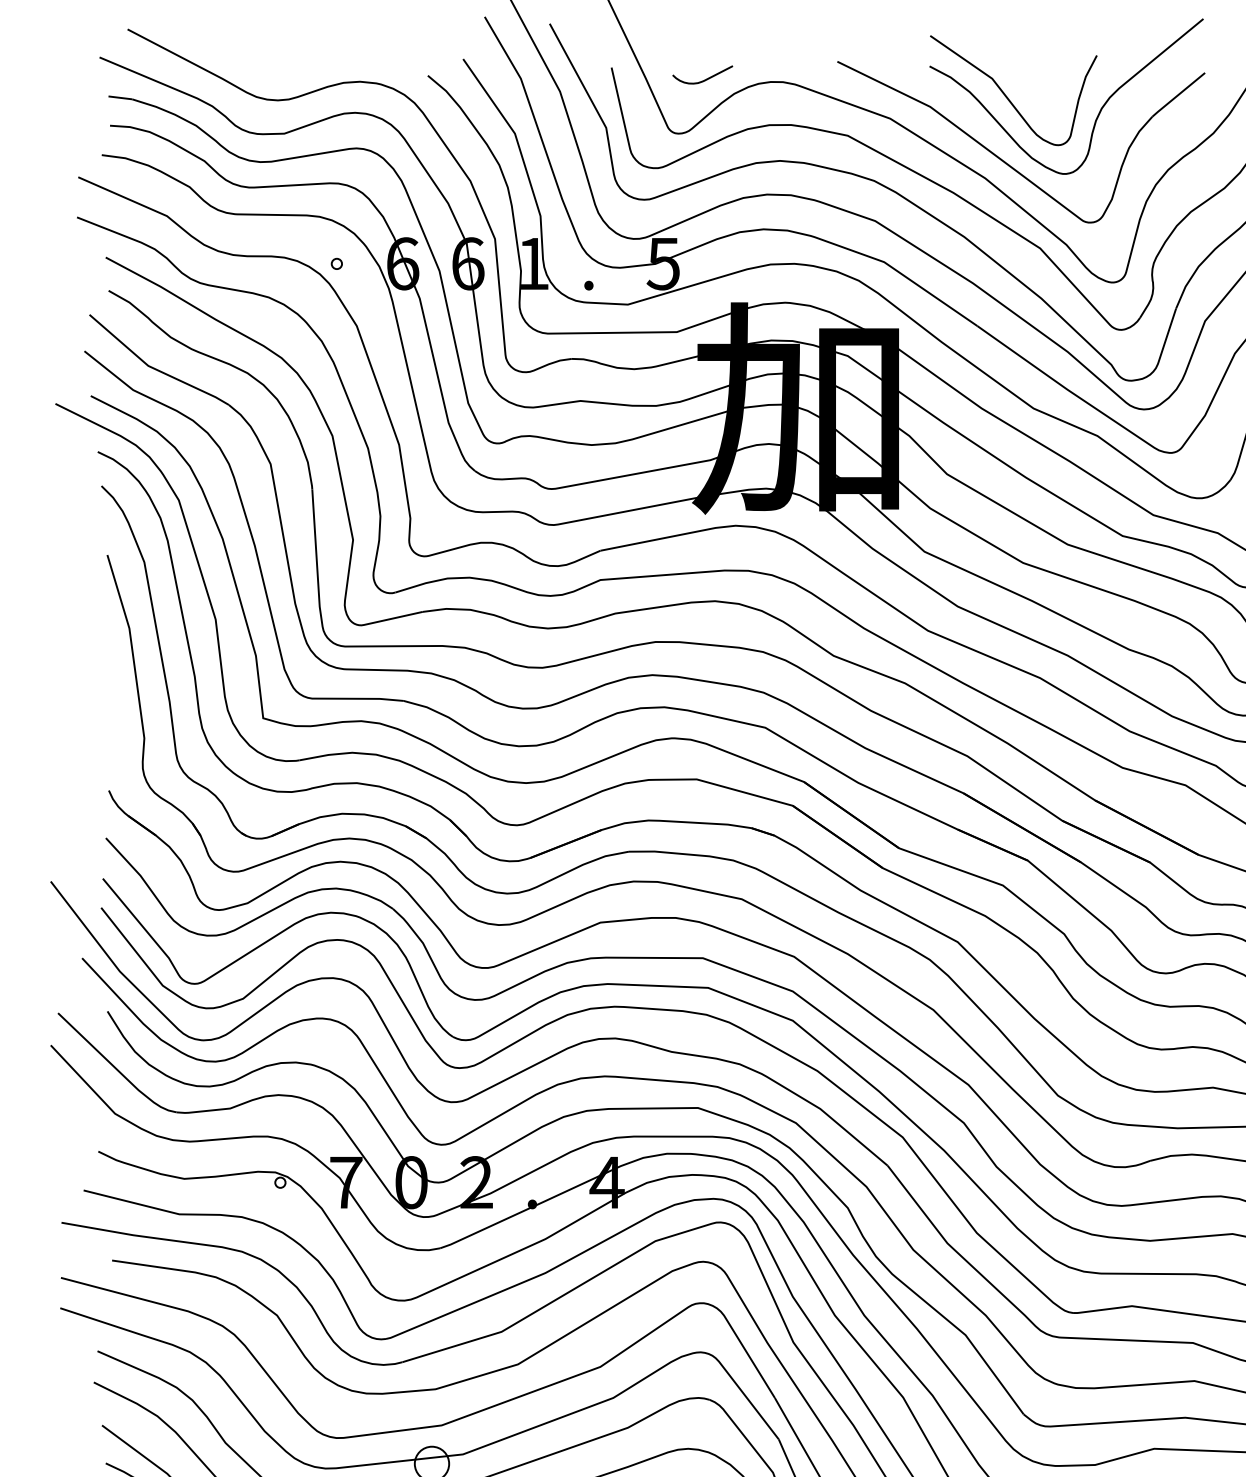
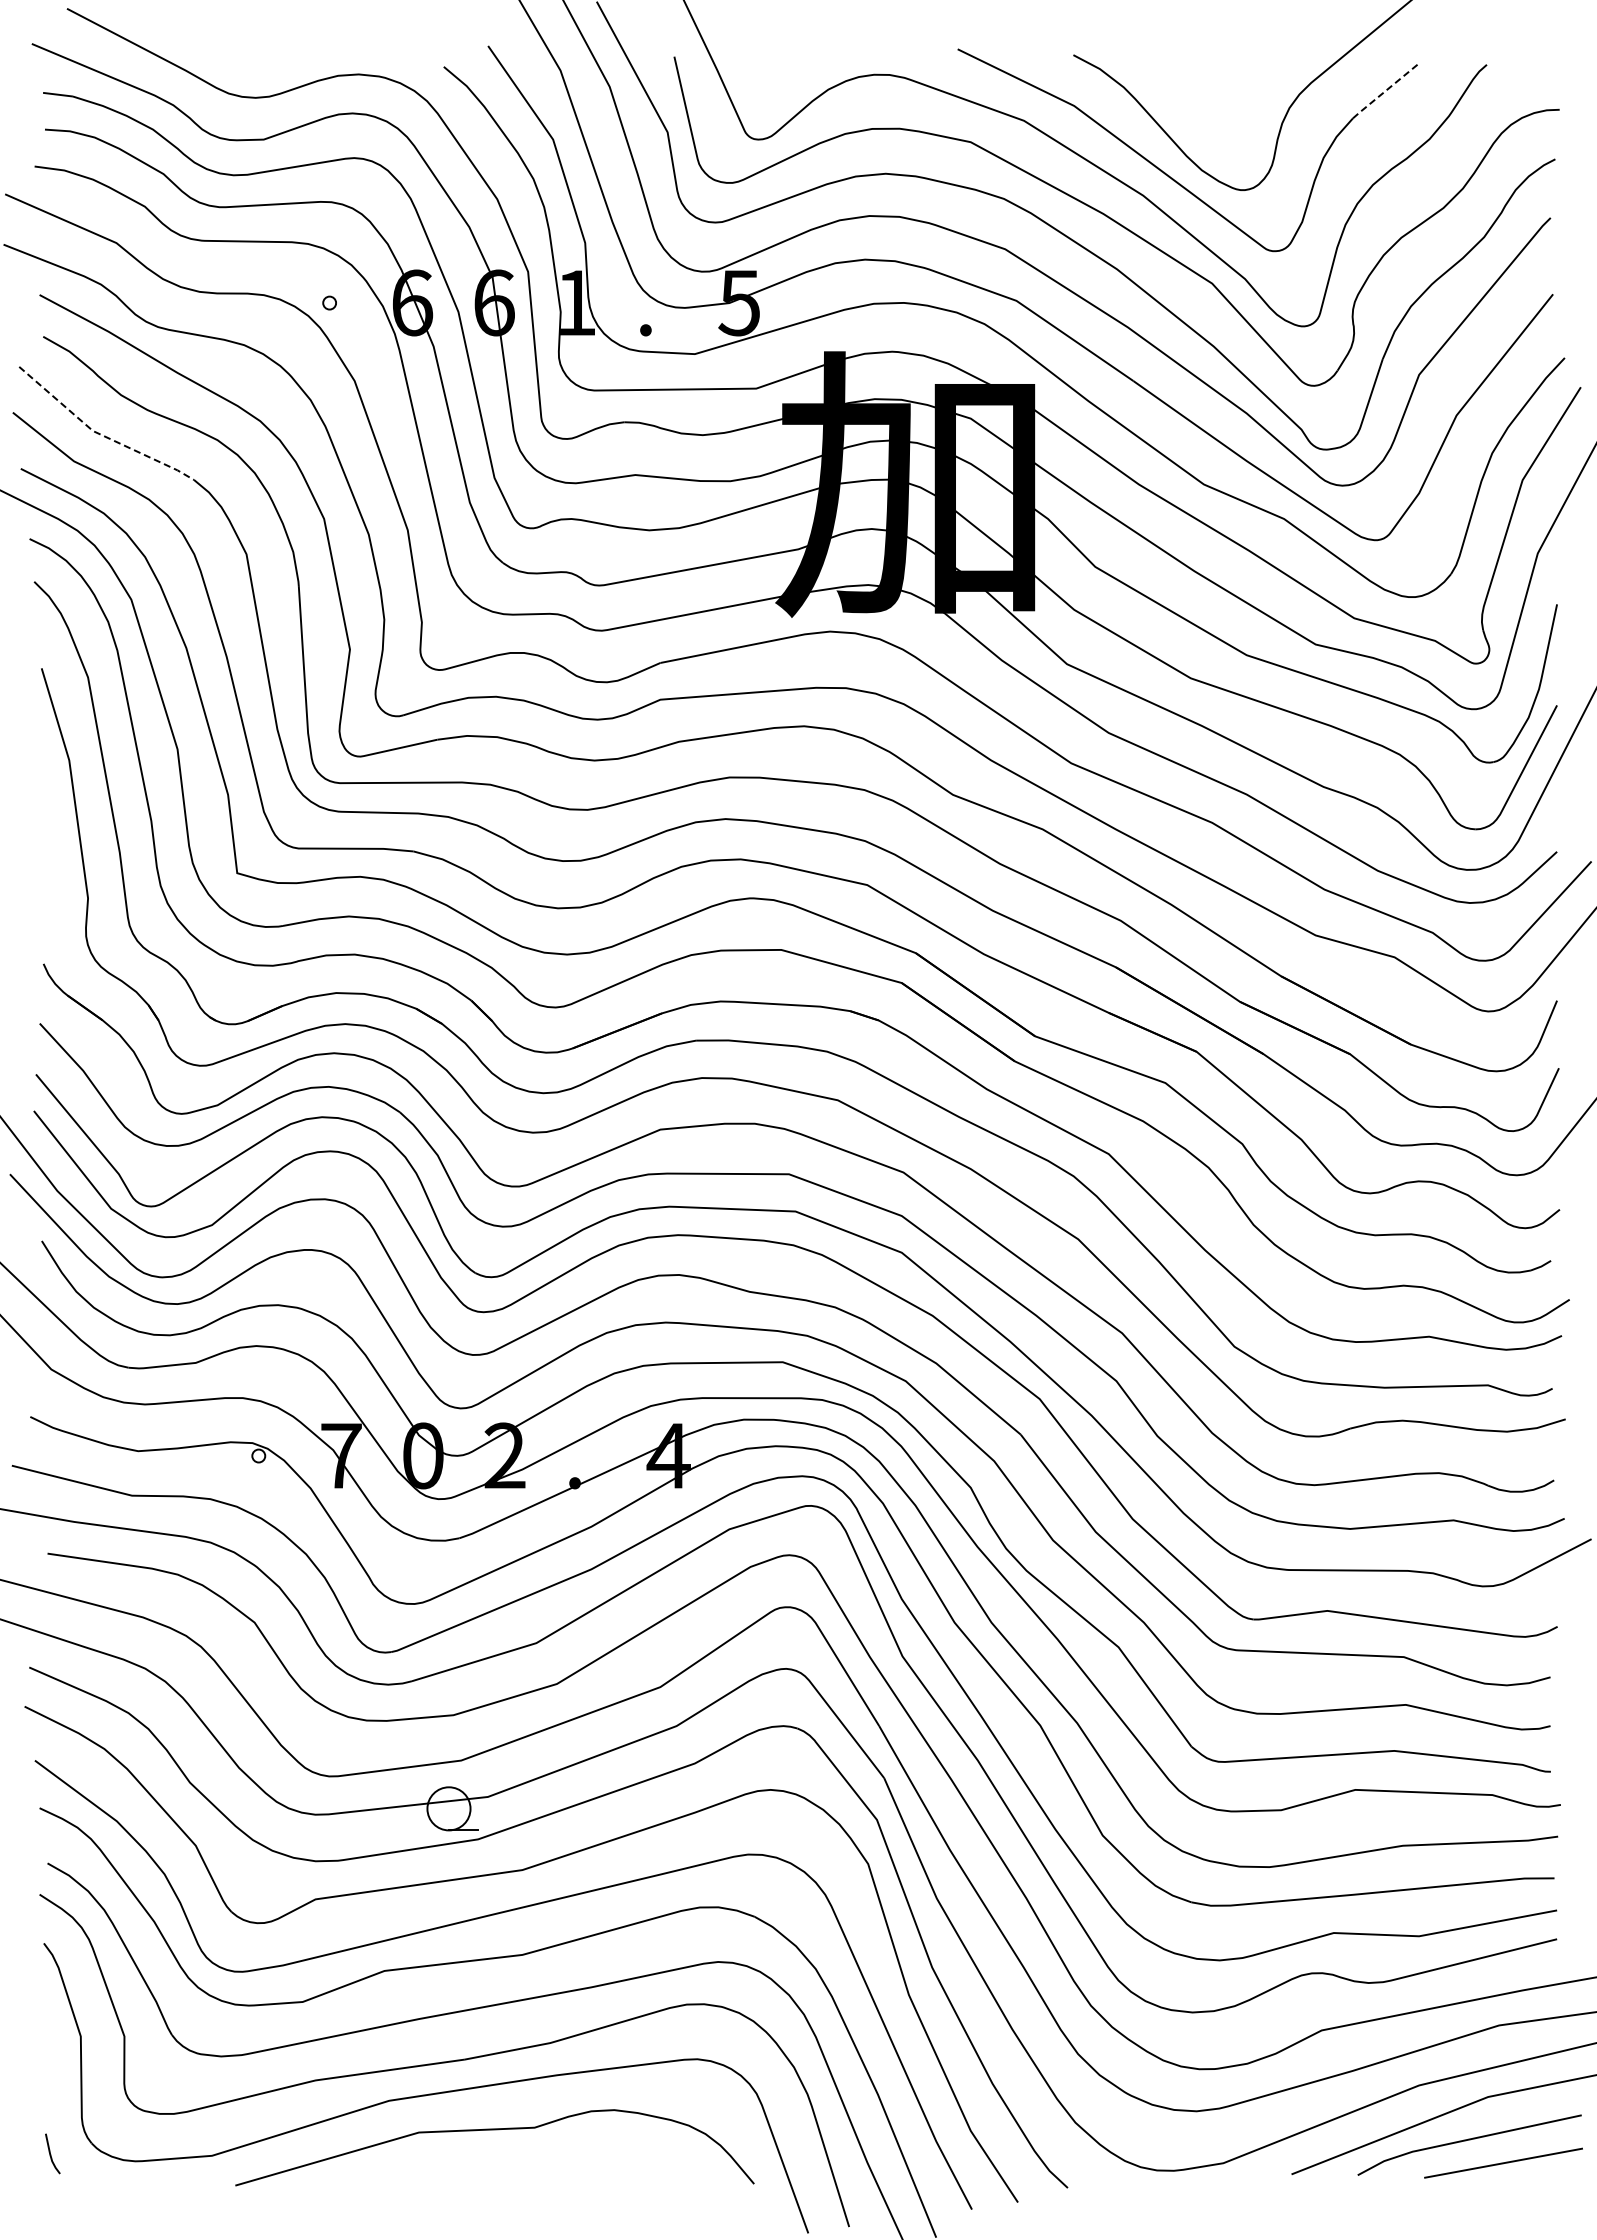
curve: (704, 79) -> (791, 71), removed
line: (1178, 95) -> (1385, 91), solid -> dashed
curve: (1006, 96) -> (1170, 92), removed
line: (154, 368) -> (100, 434), solid -> dashed

